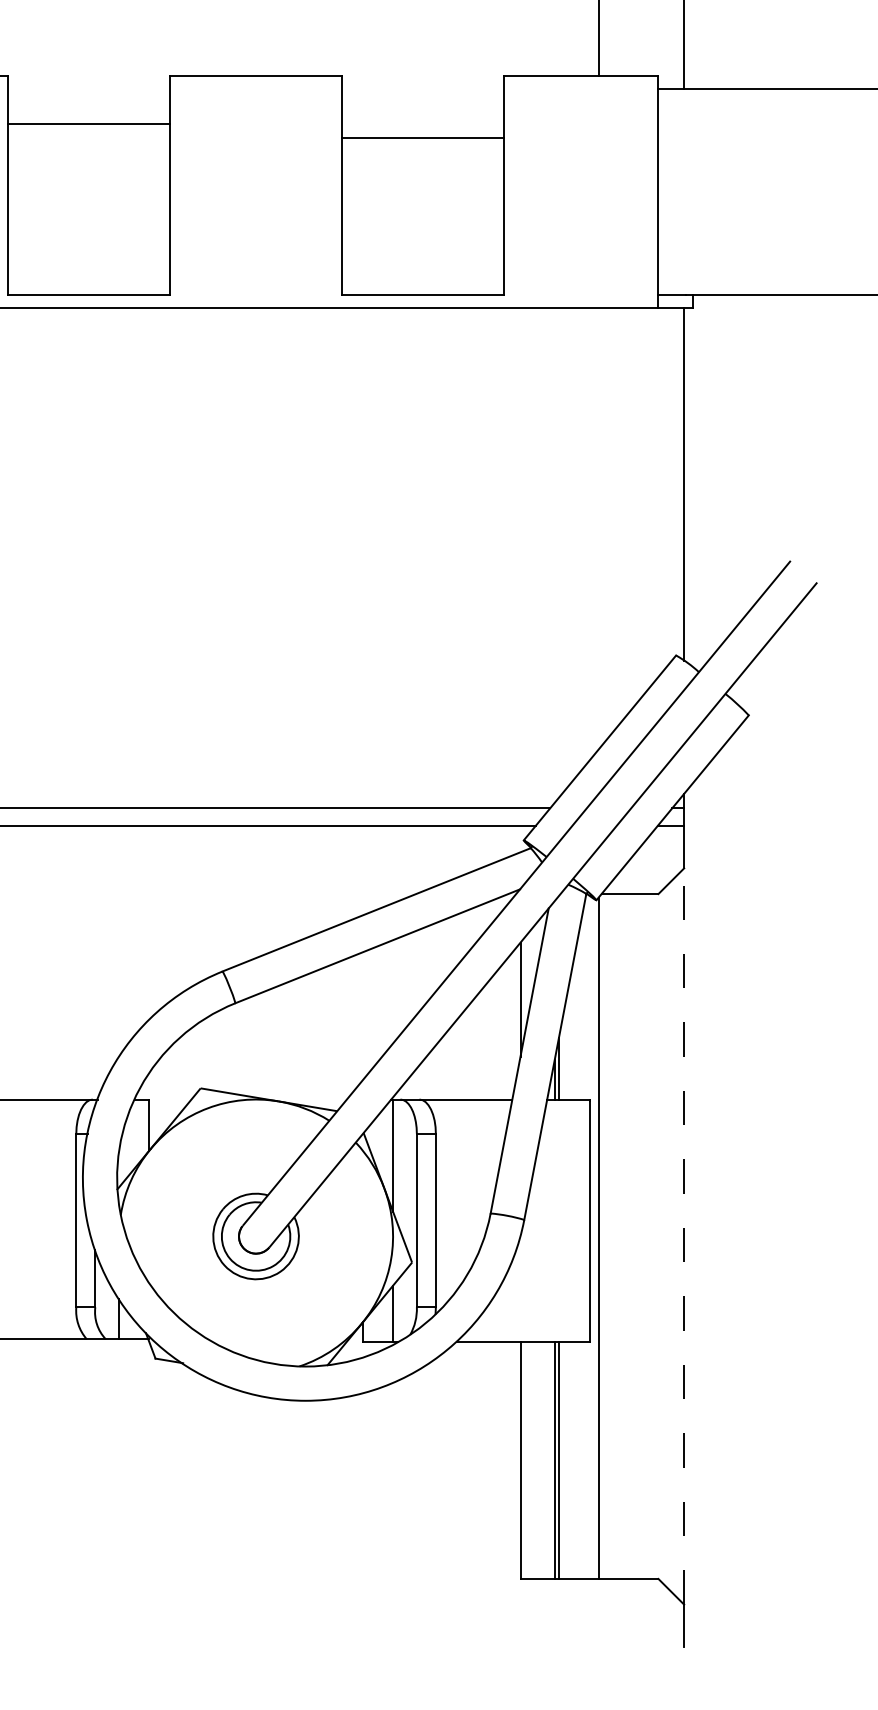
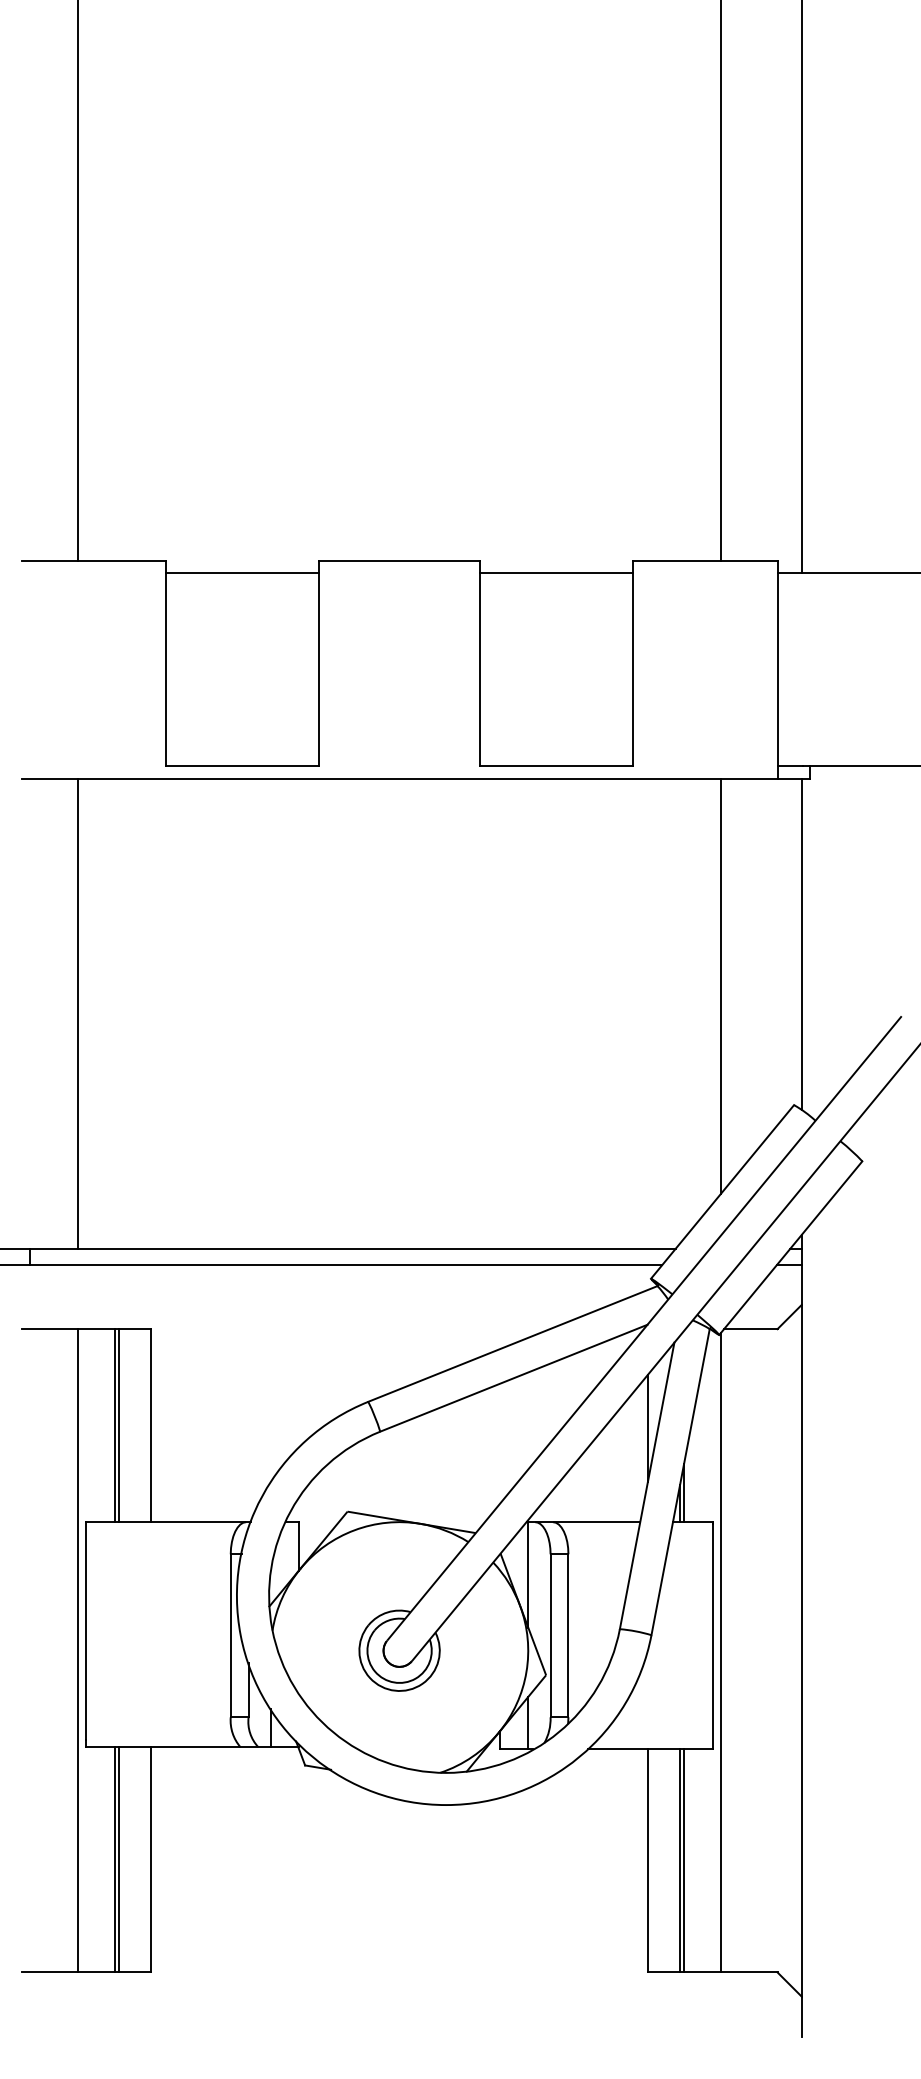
line: (88, 124) -> (242, 573), moved
line: (423, 138) -> (556, 573), moved
line: (598, 529) -> (721, 986), added
line: (684, 1236) -> (801, 1650), dashed -> solid

